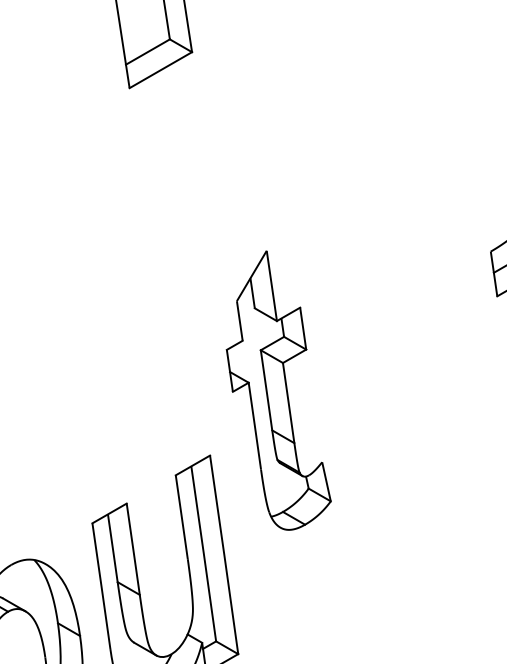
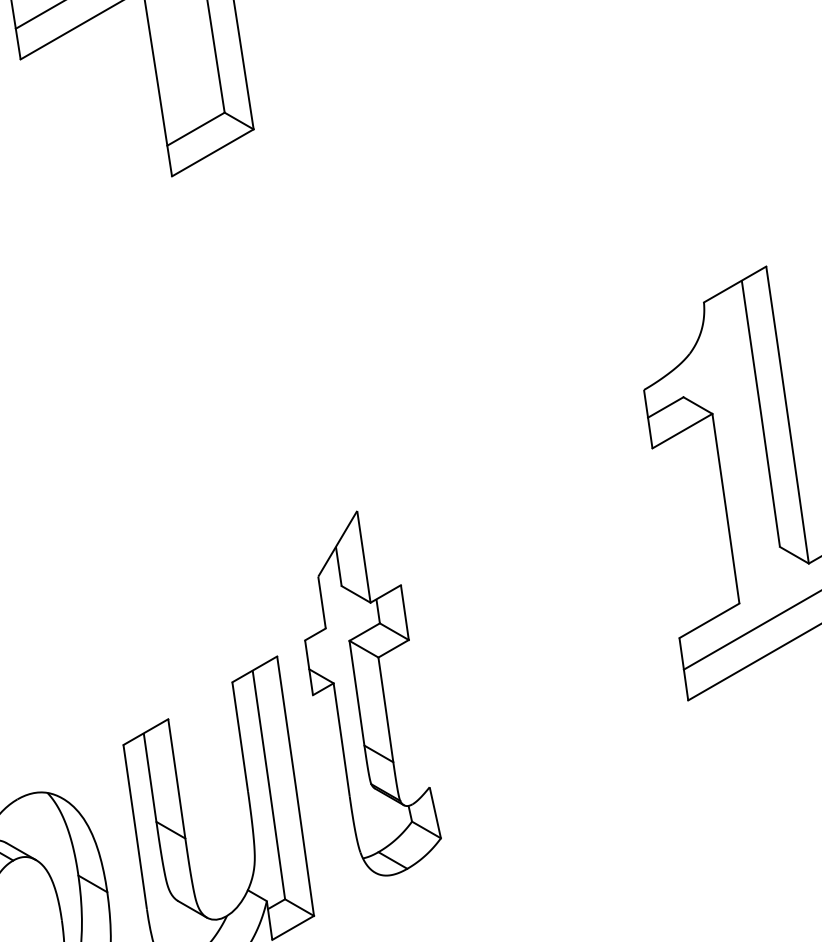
part: (278, 390) -> (372, 693), moved

